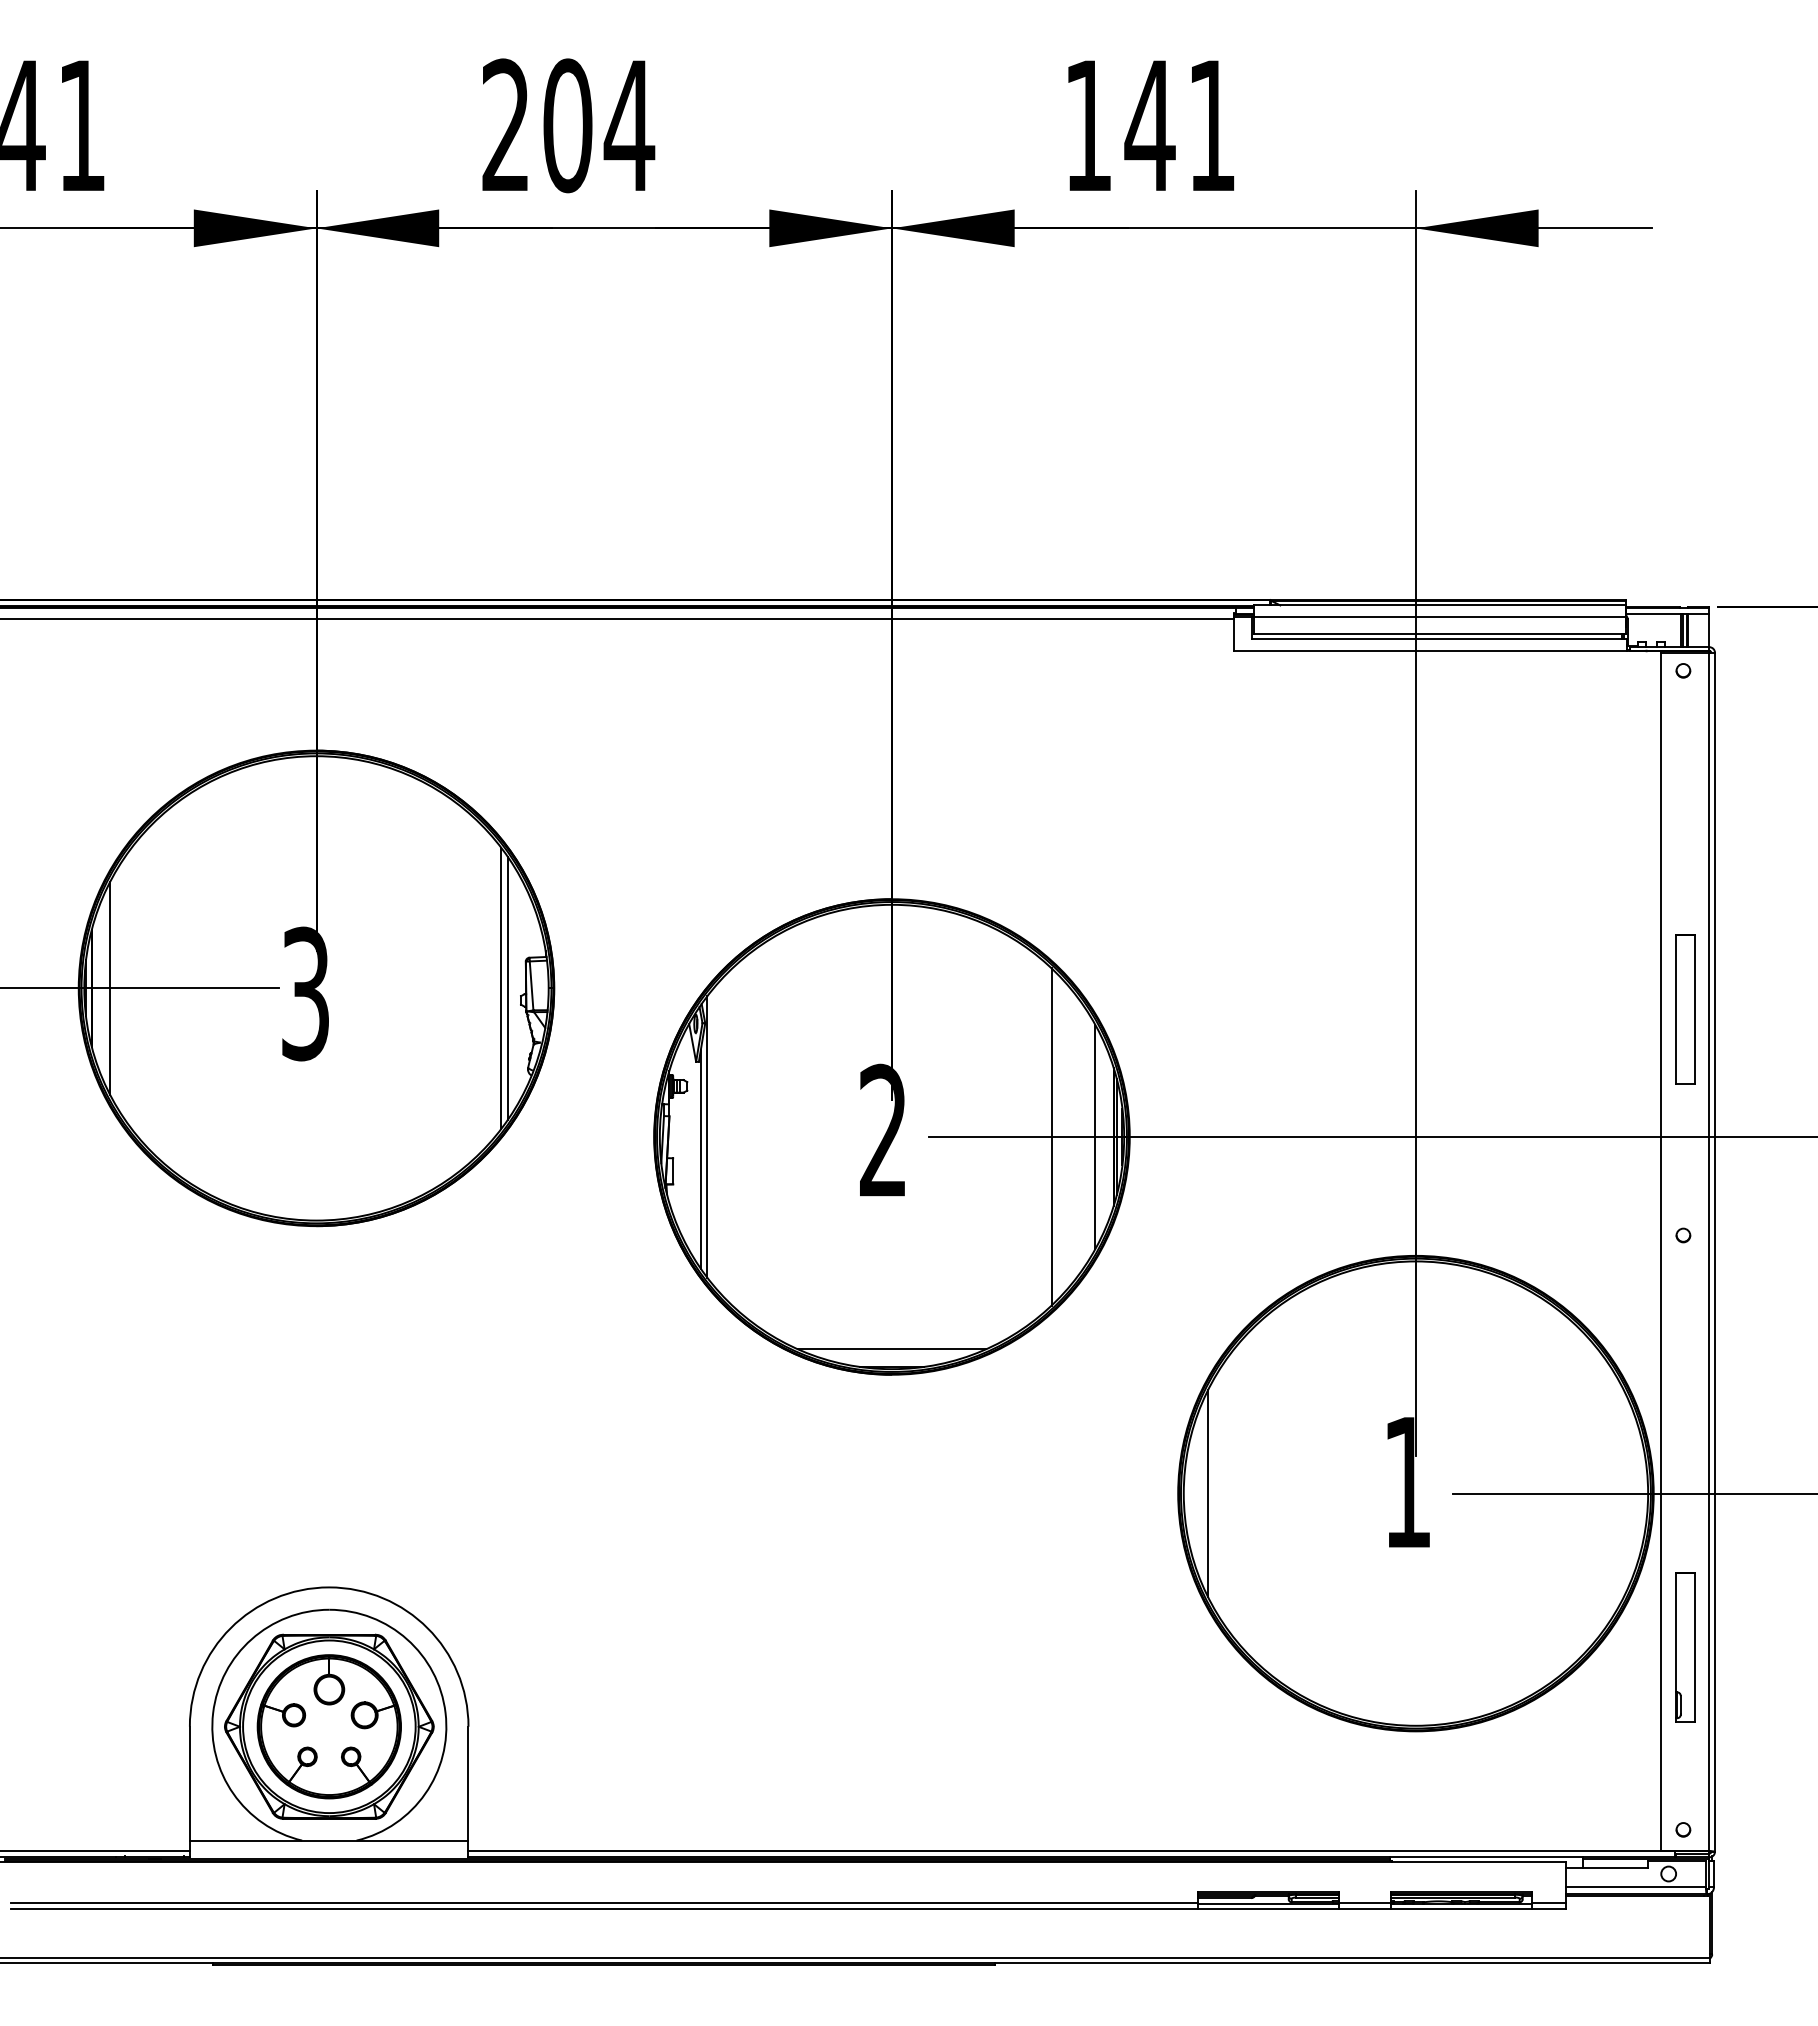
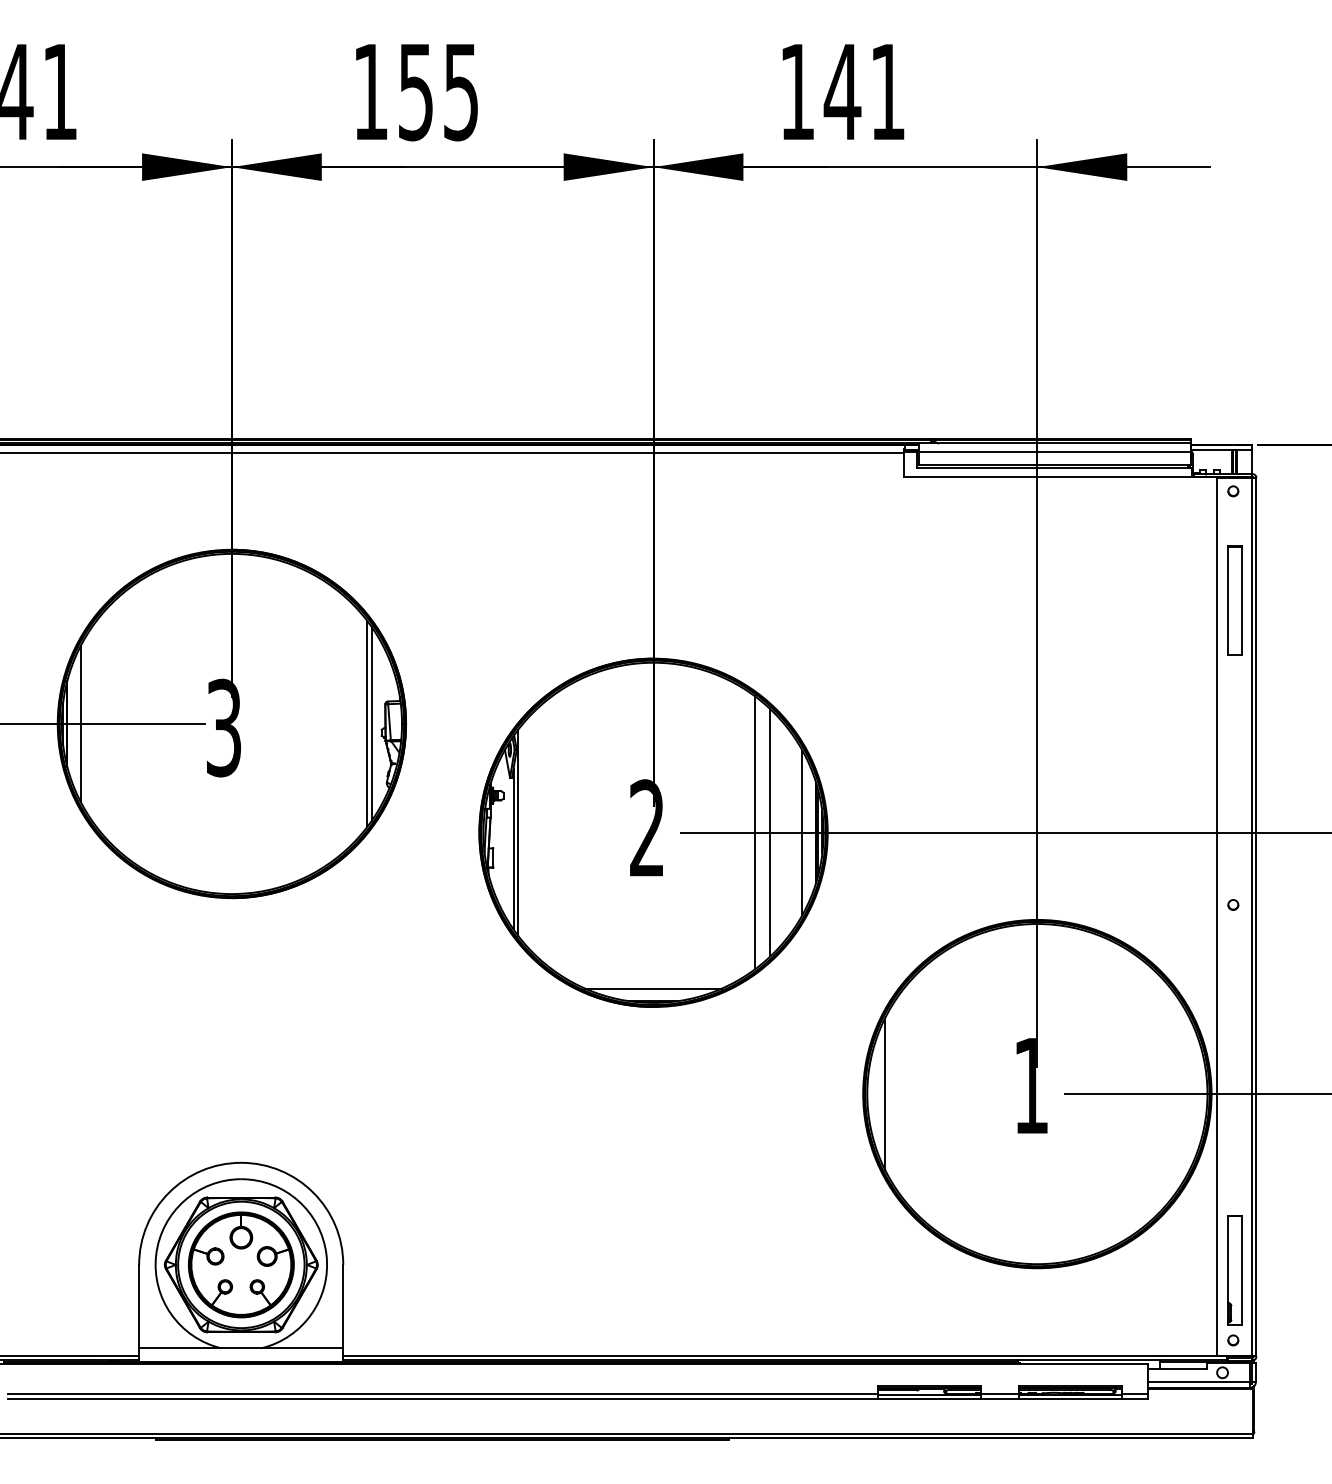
text: (568, 125) -> (416, 91), 204 -> 155
part: (1685, 1009) -> (1234, 600), moved
line: (1030, 1136) -> (755, 832), added
part: (1685, 1647) -> (1234, 1270), moved

